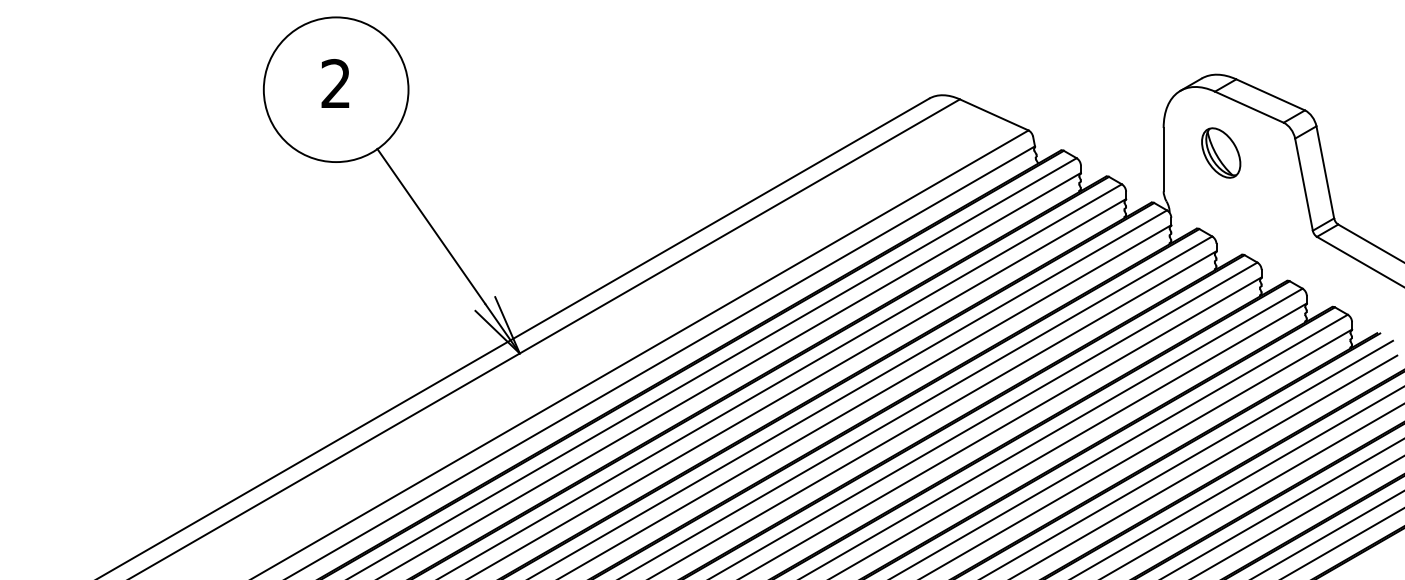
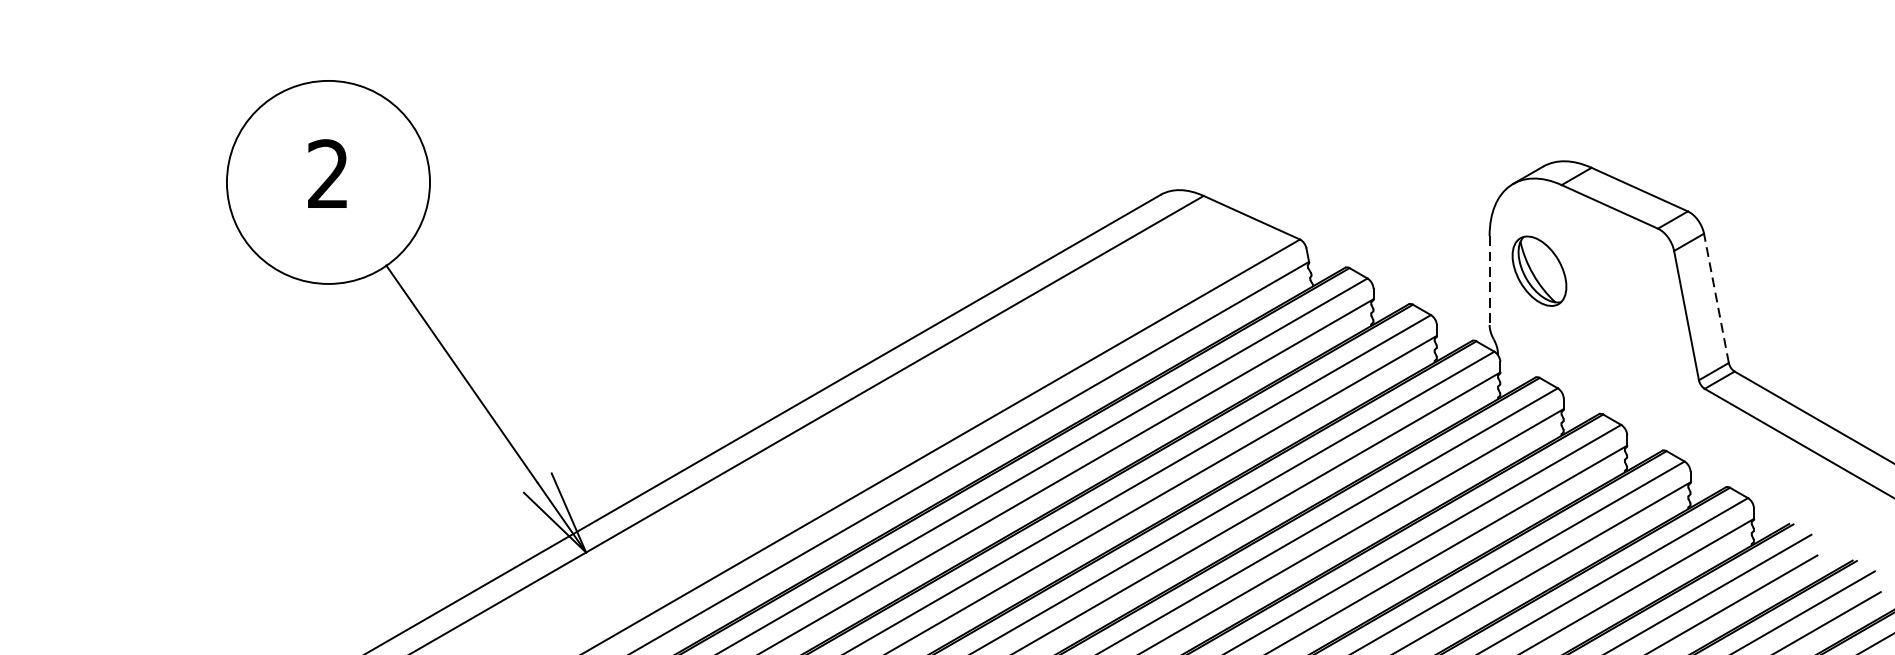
part: (1221, 152) -> (1539, 270), moved
line: (1163, 159) -> (1489, 280), solid -> dashed
line: (1325, 172) -> (1716, 298), solid -> dashed

